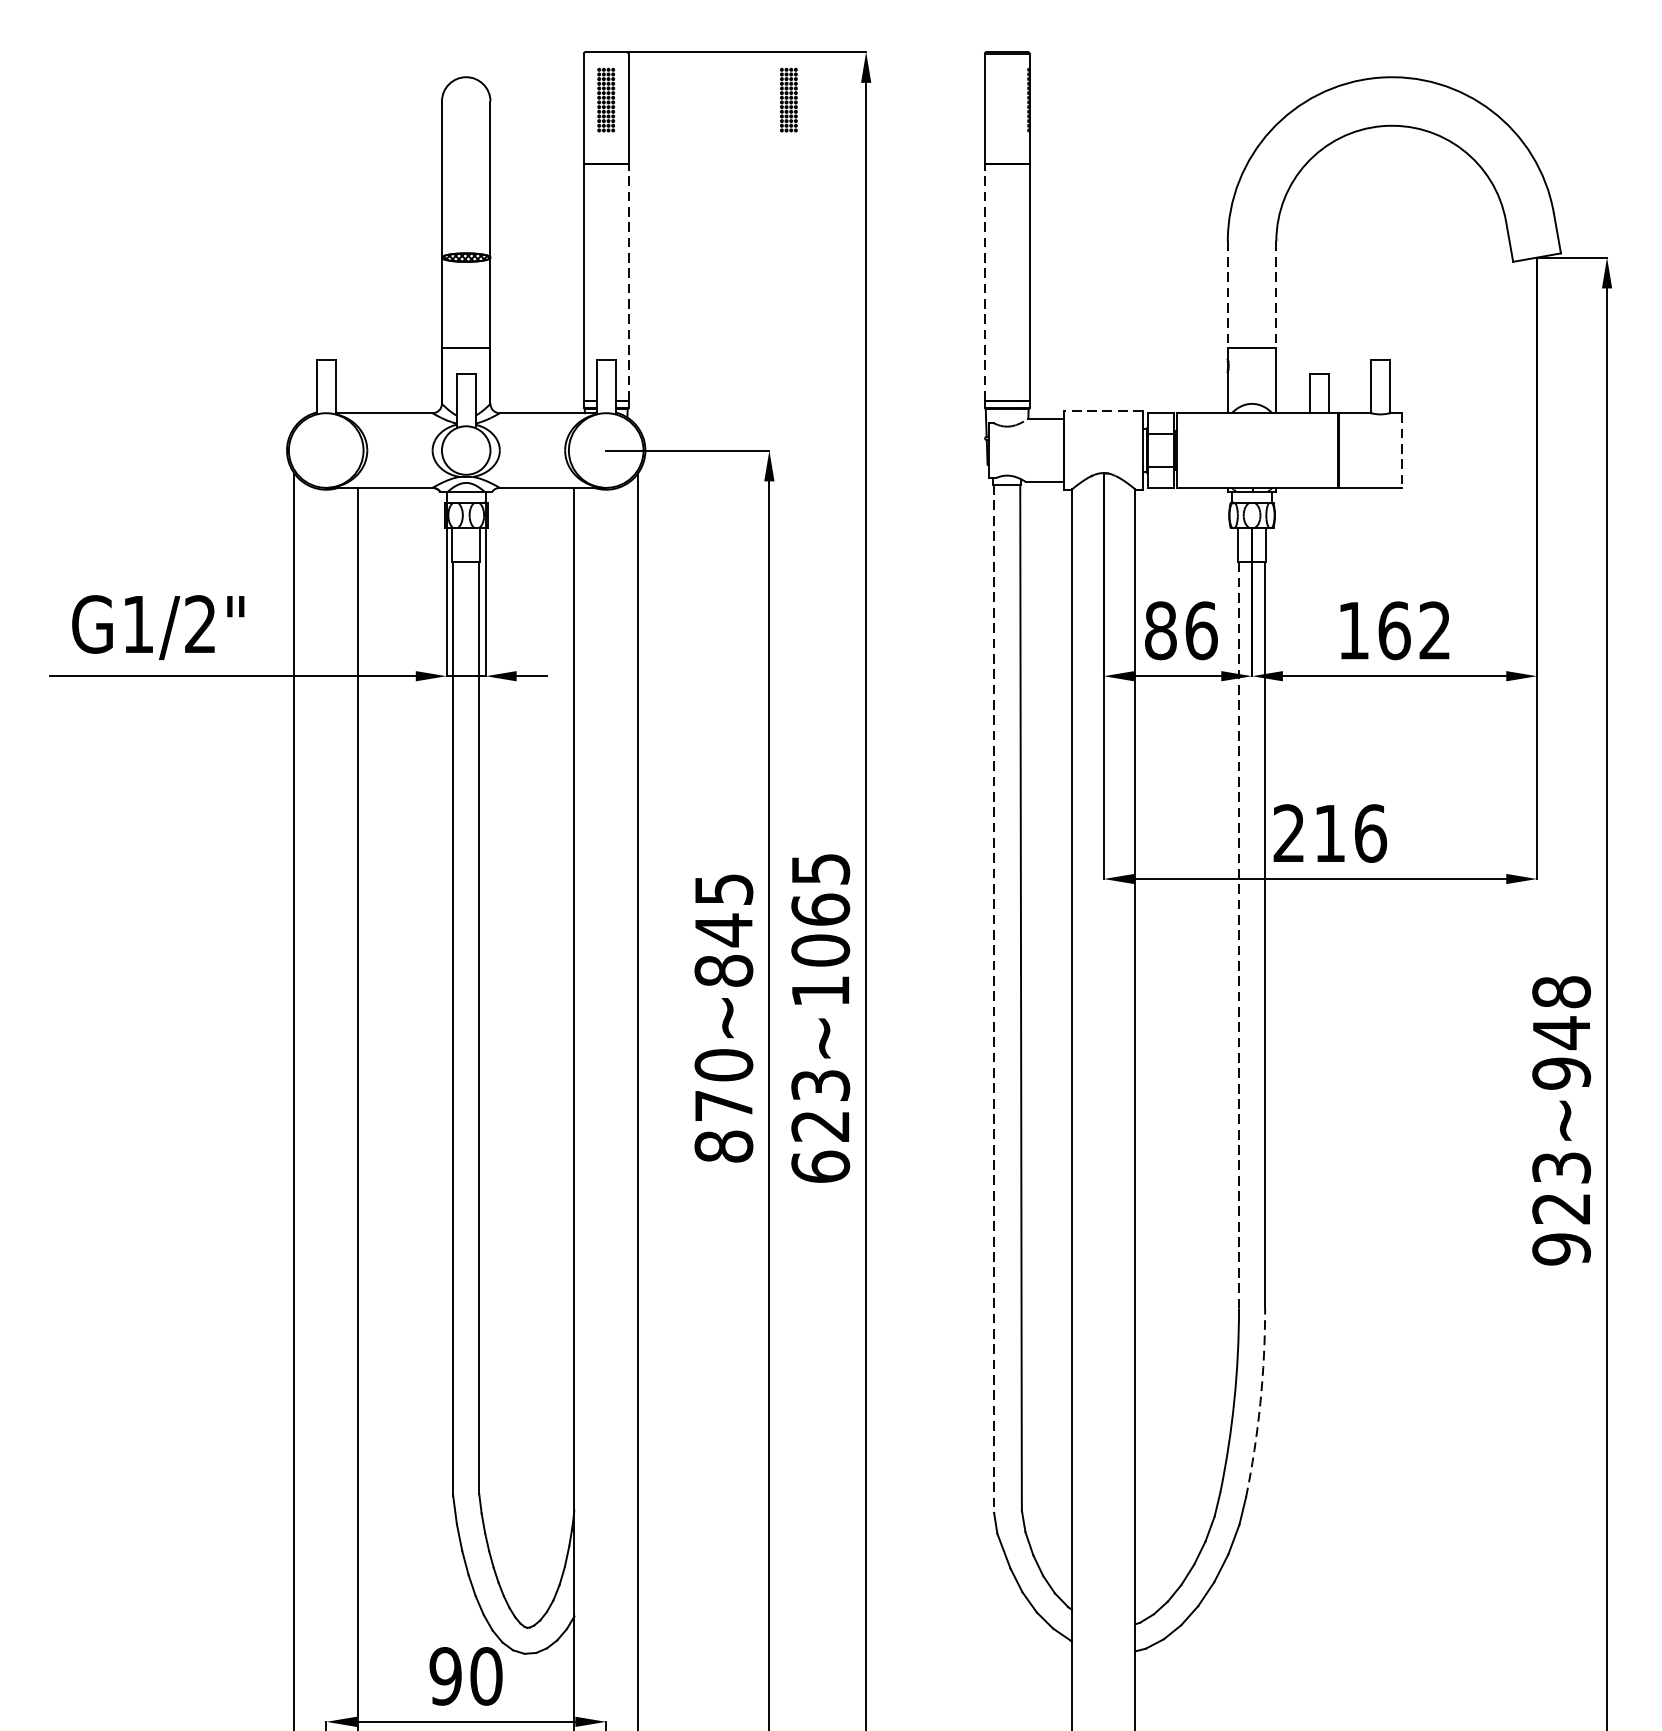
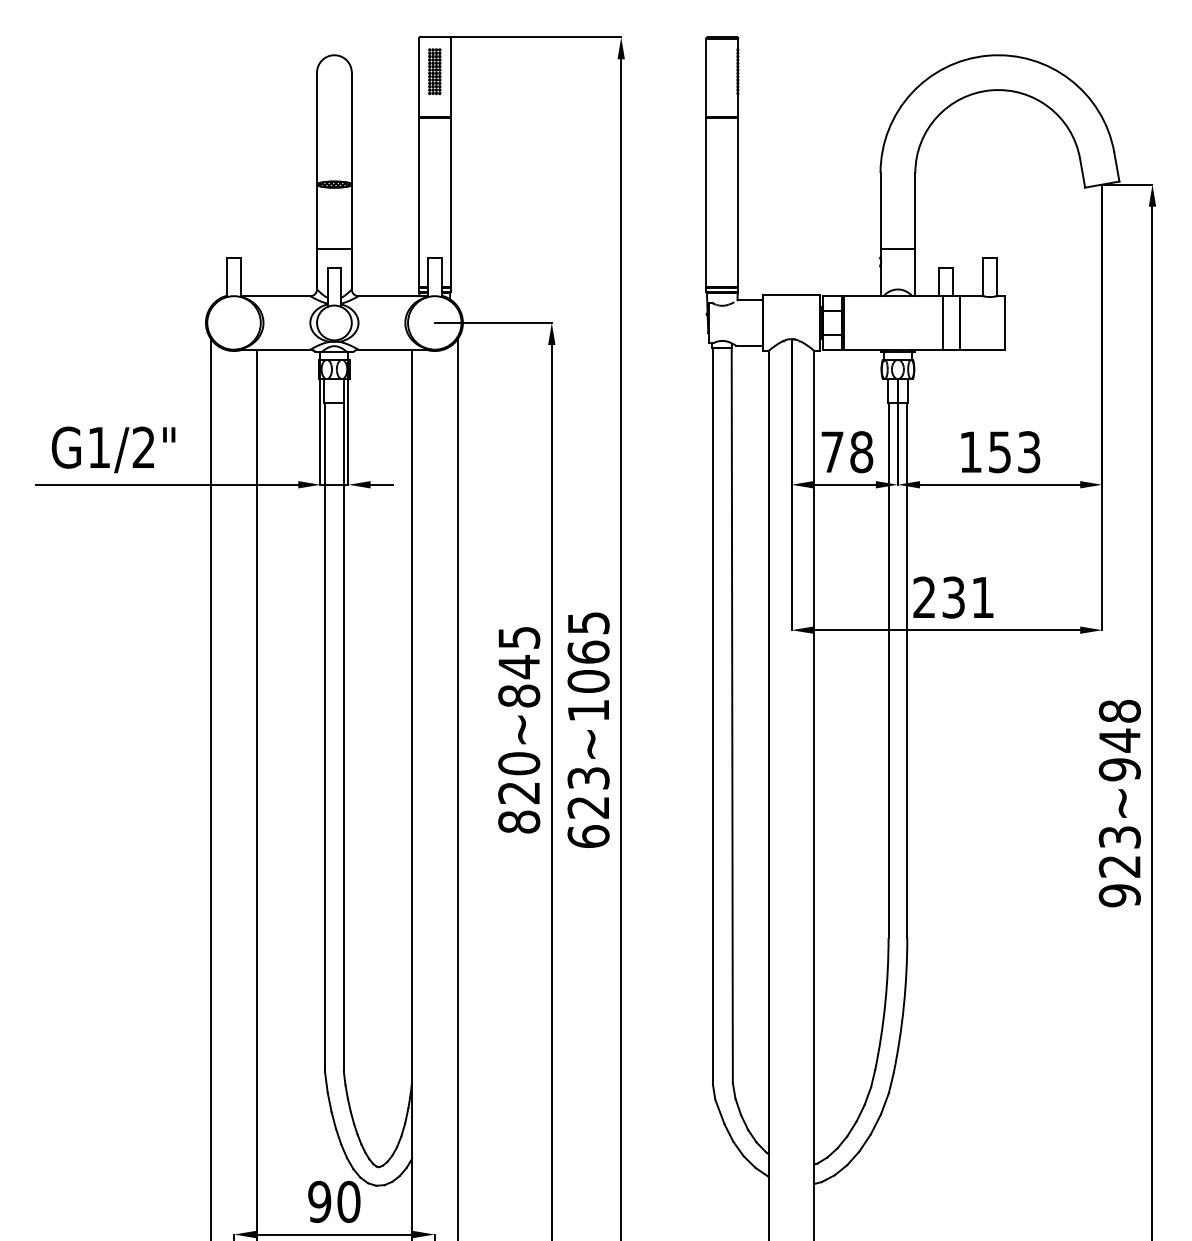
part: (788, 99) -> (565, 71), removed
line: (628, 282) -> (450, 202), dashed -> solid
line: (985, 282) -> (706, 202), dashed -> solid
line: (1227, 295) -> (880, 211), dashed -> solid
line: (1276, 295) -> (915, 211), dashed -> solid
line: (1103, 410) -> (791, 294), dashed -> solid
line: (1315, 449) -> (943, 322), added
line: (1402, 449) -> (1005, 322), dashed -> solid
text: (1181, 631) -> (847, 452), 86 -> 78
text: (1414, 631) -> (1014, 452), 162 -> 153
text: (1350, 833) -> (968, 597), 216 -> 231
line: (1238, 935) -> (888, 670), dashed -> solid
line: (993, 999) -> (712, 716), dashed -> solid
text: (722, 1106) -> (518, 793), 870~845 -> 820~845
arc: (1259, 1403) -> (903, 1006), dashed -> solid

